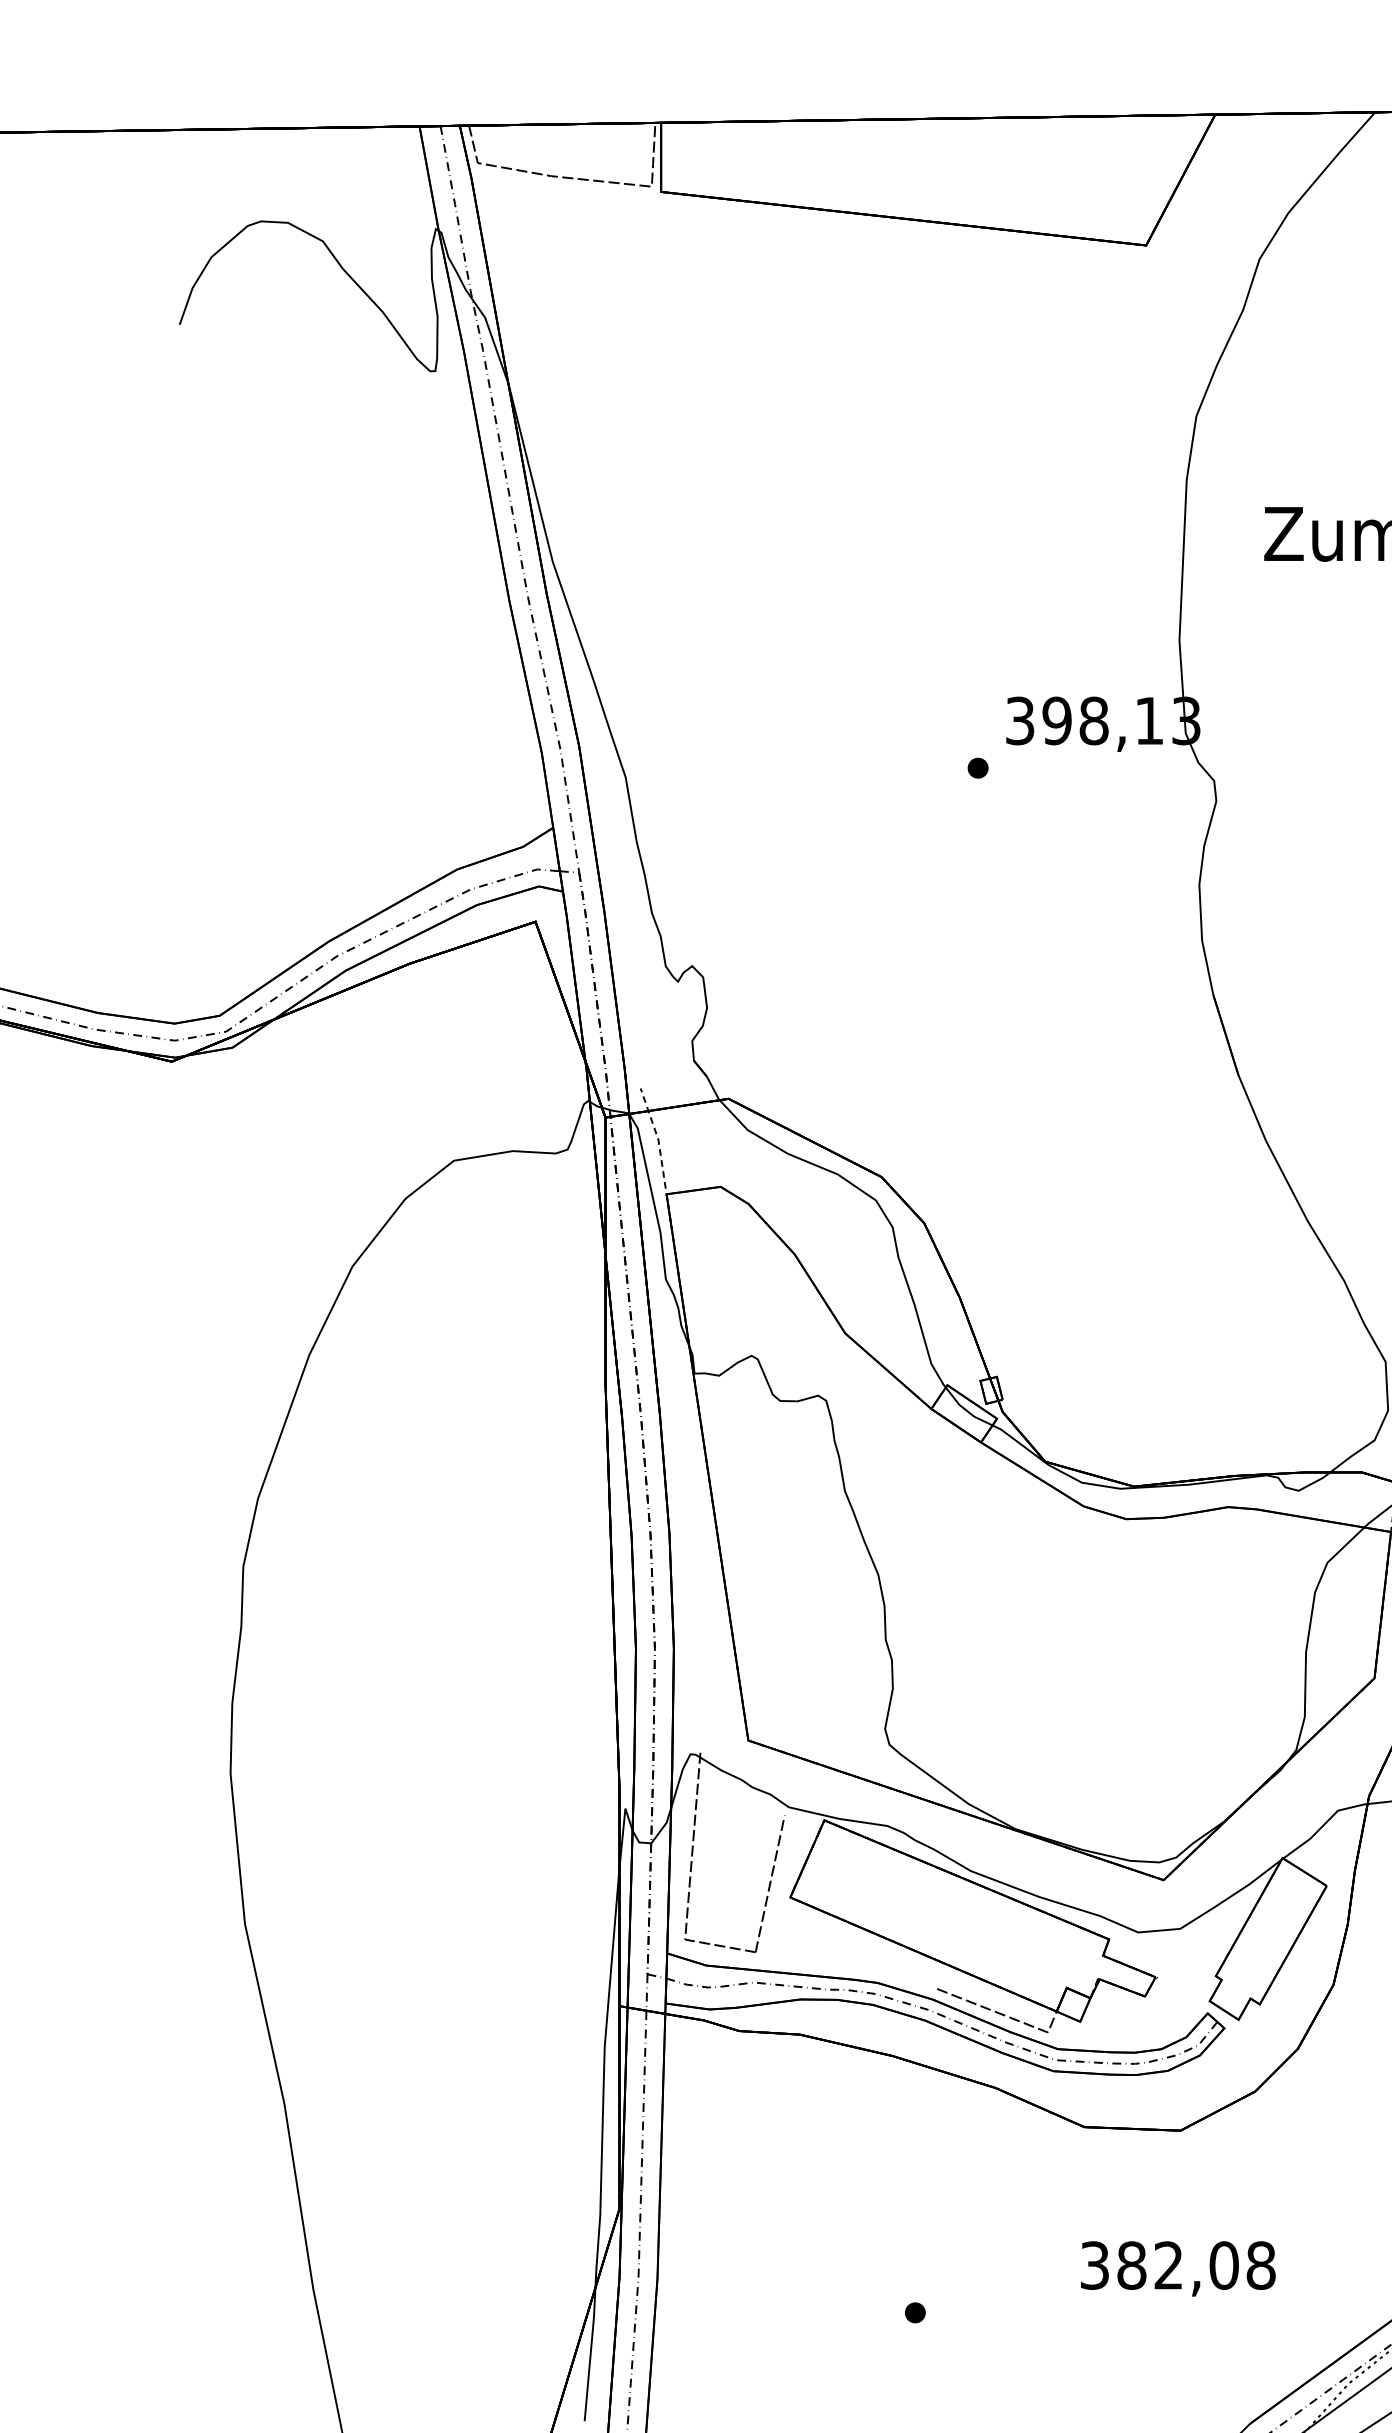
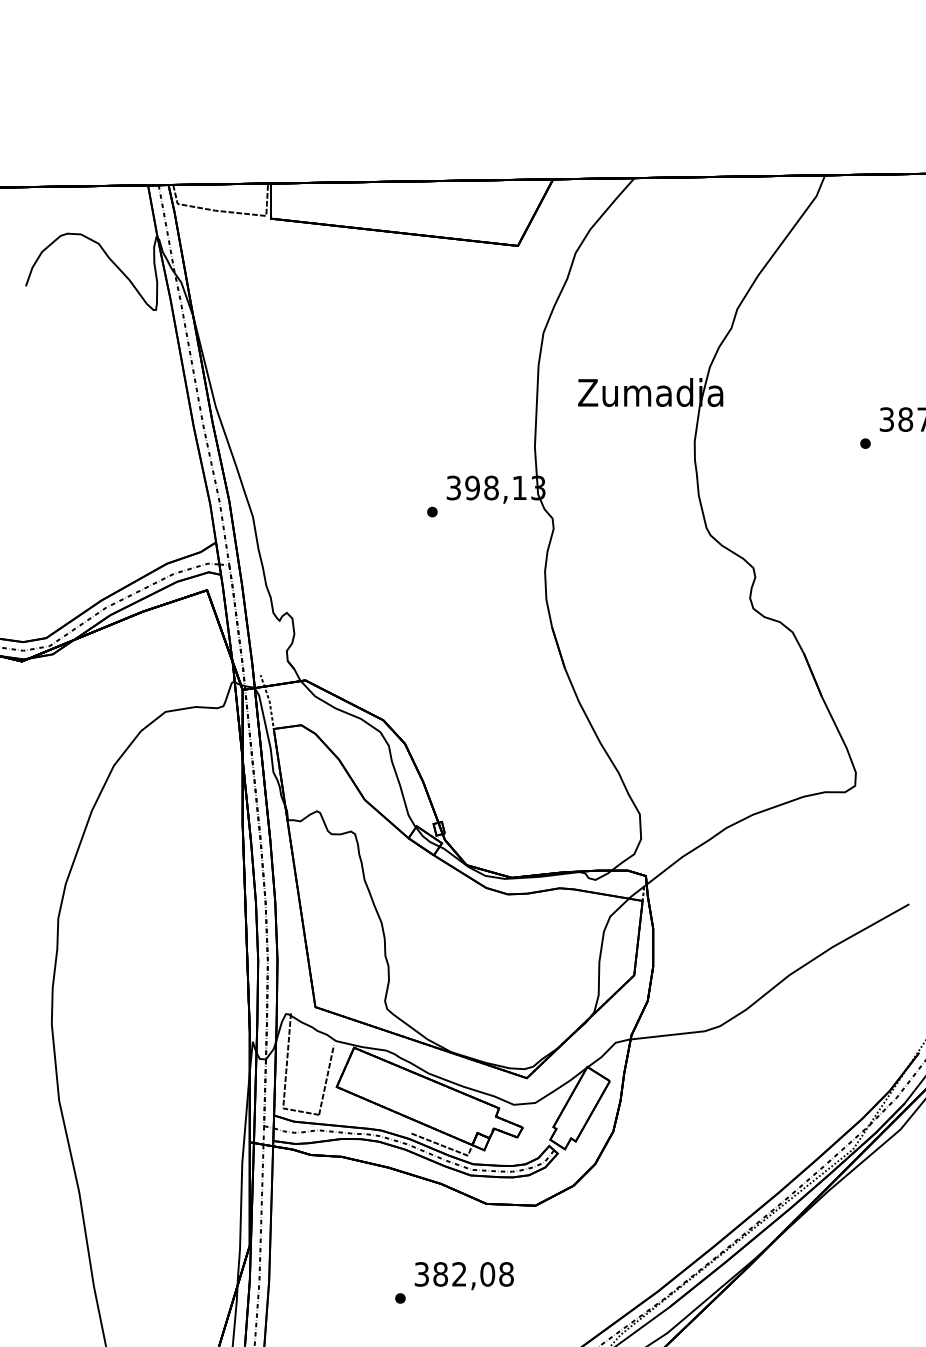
text: (1176, 2269) -> (463, 1276), moved

